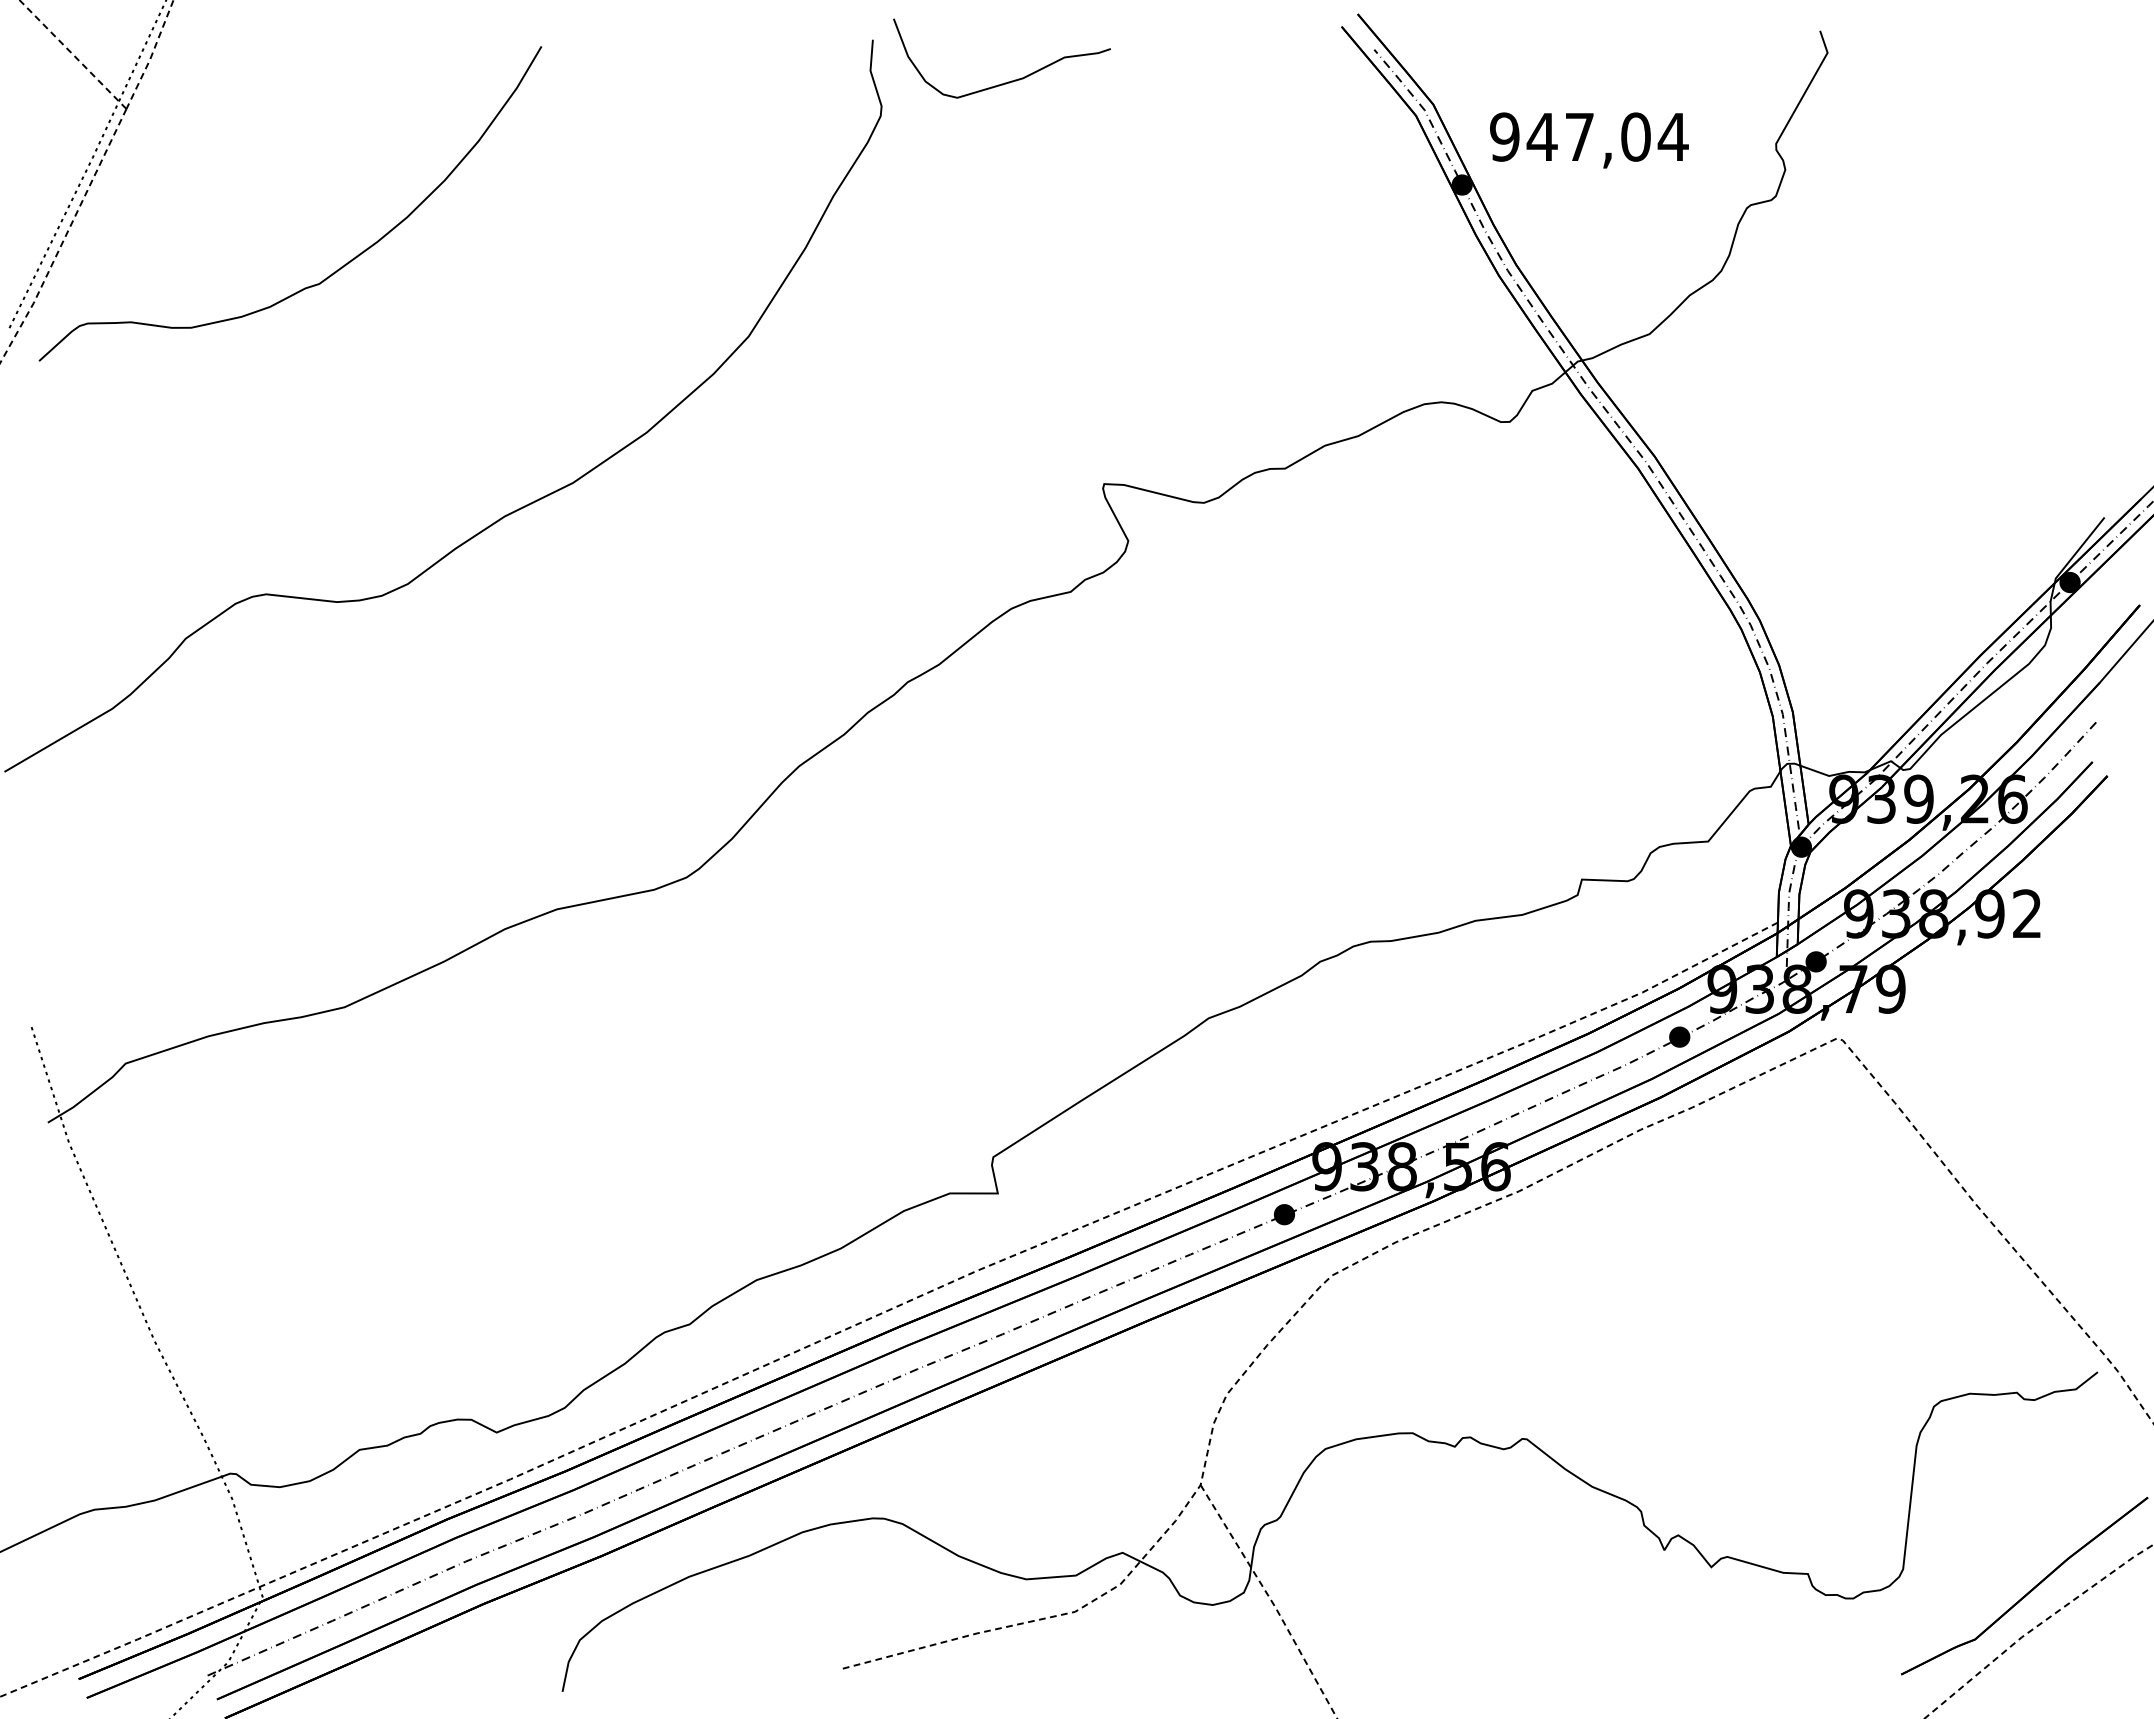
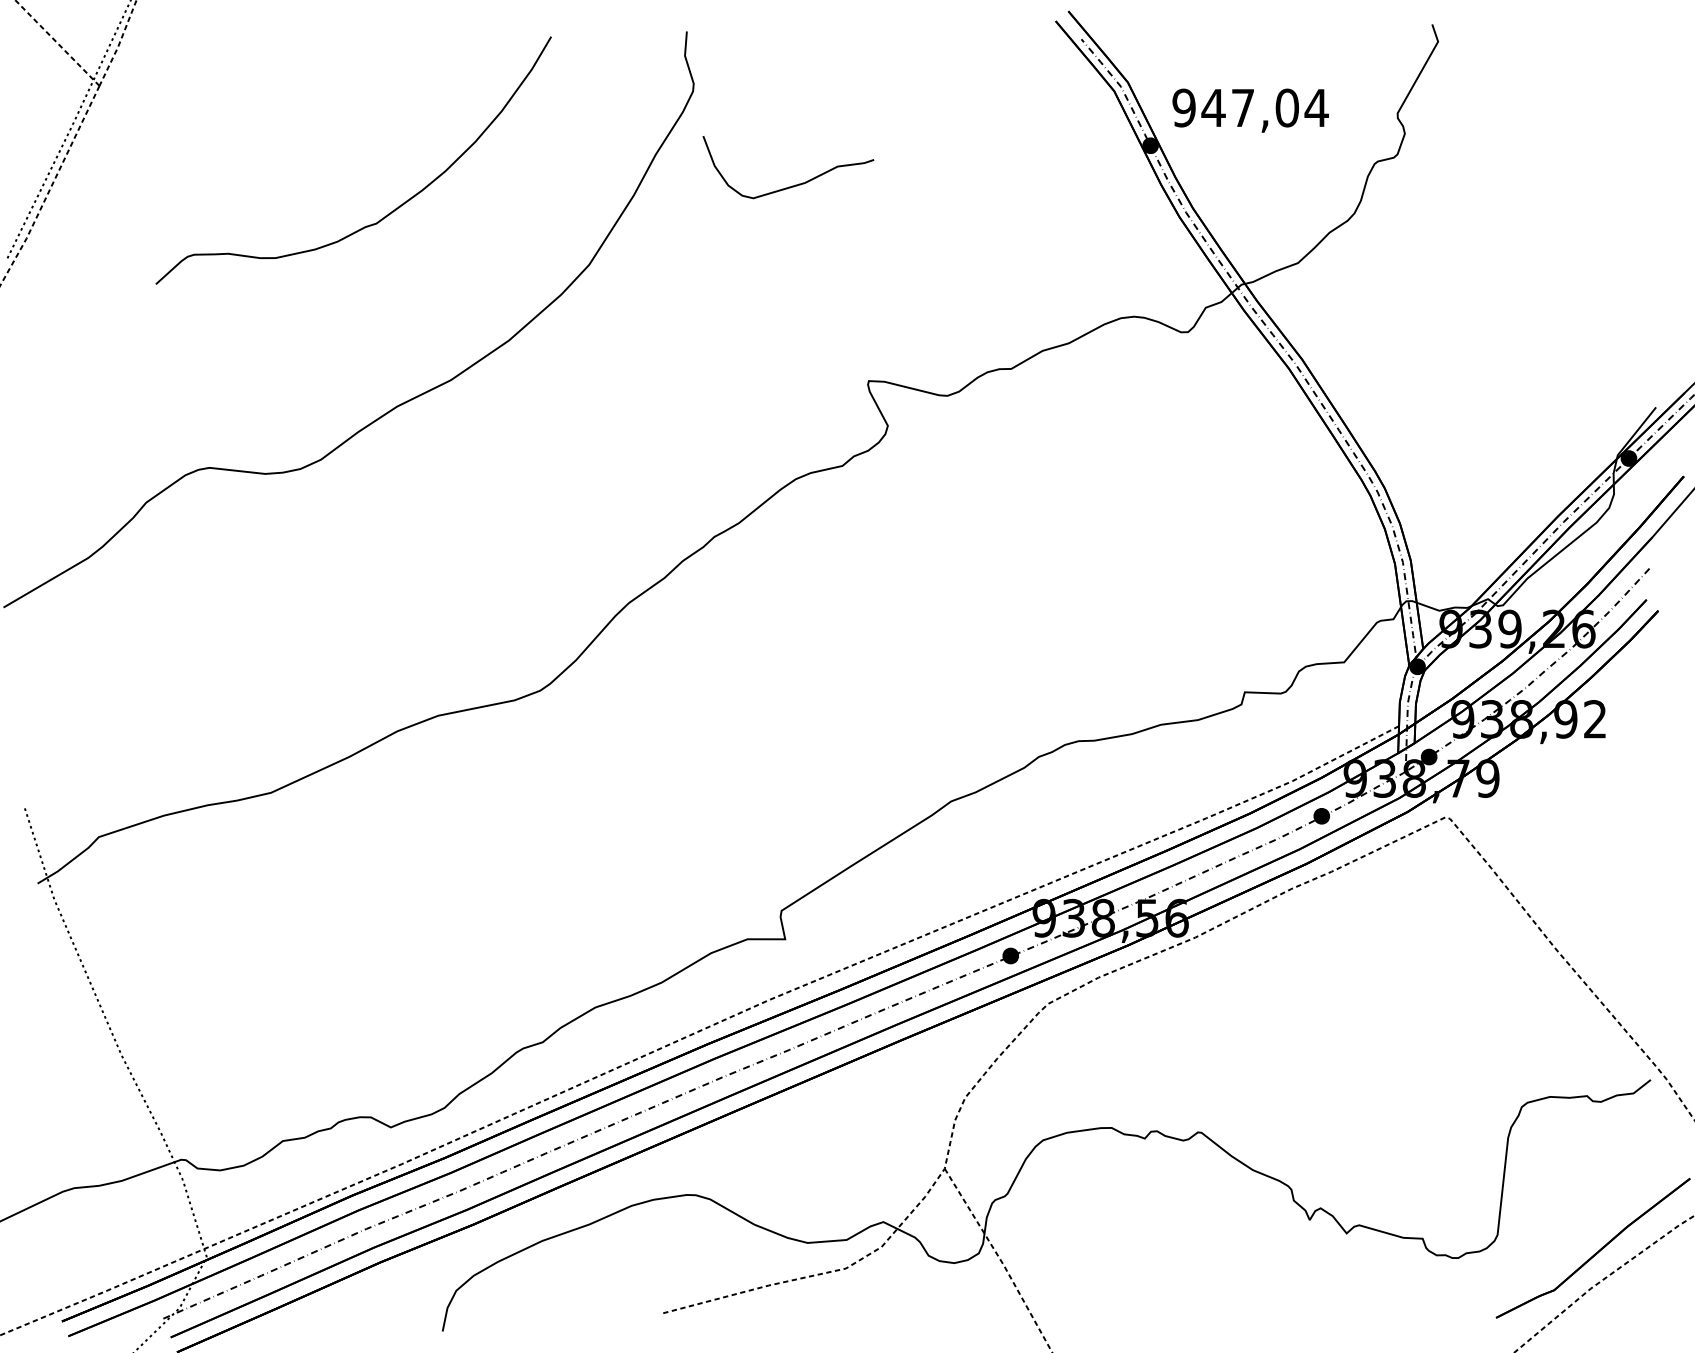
curve: (1008, 81) -> (793, 185), moved
curve: (338, 268) -> (391, 211), moved

